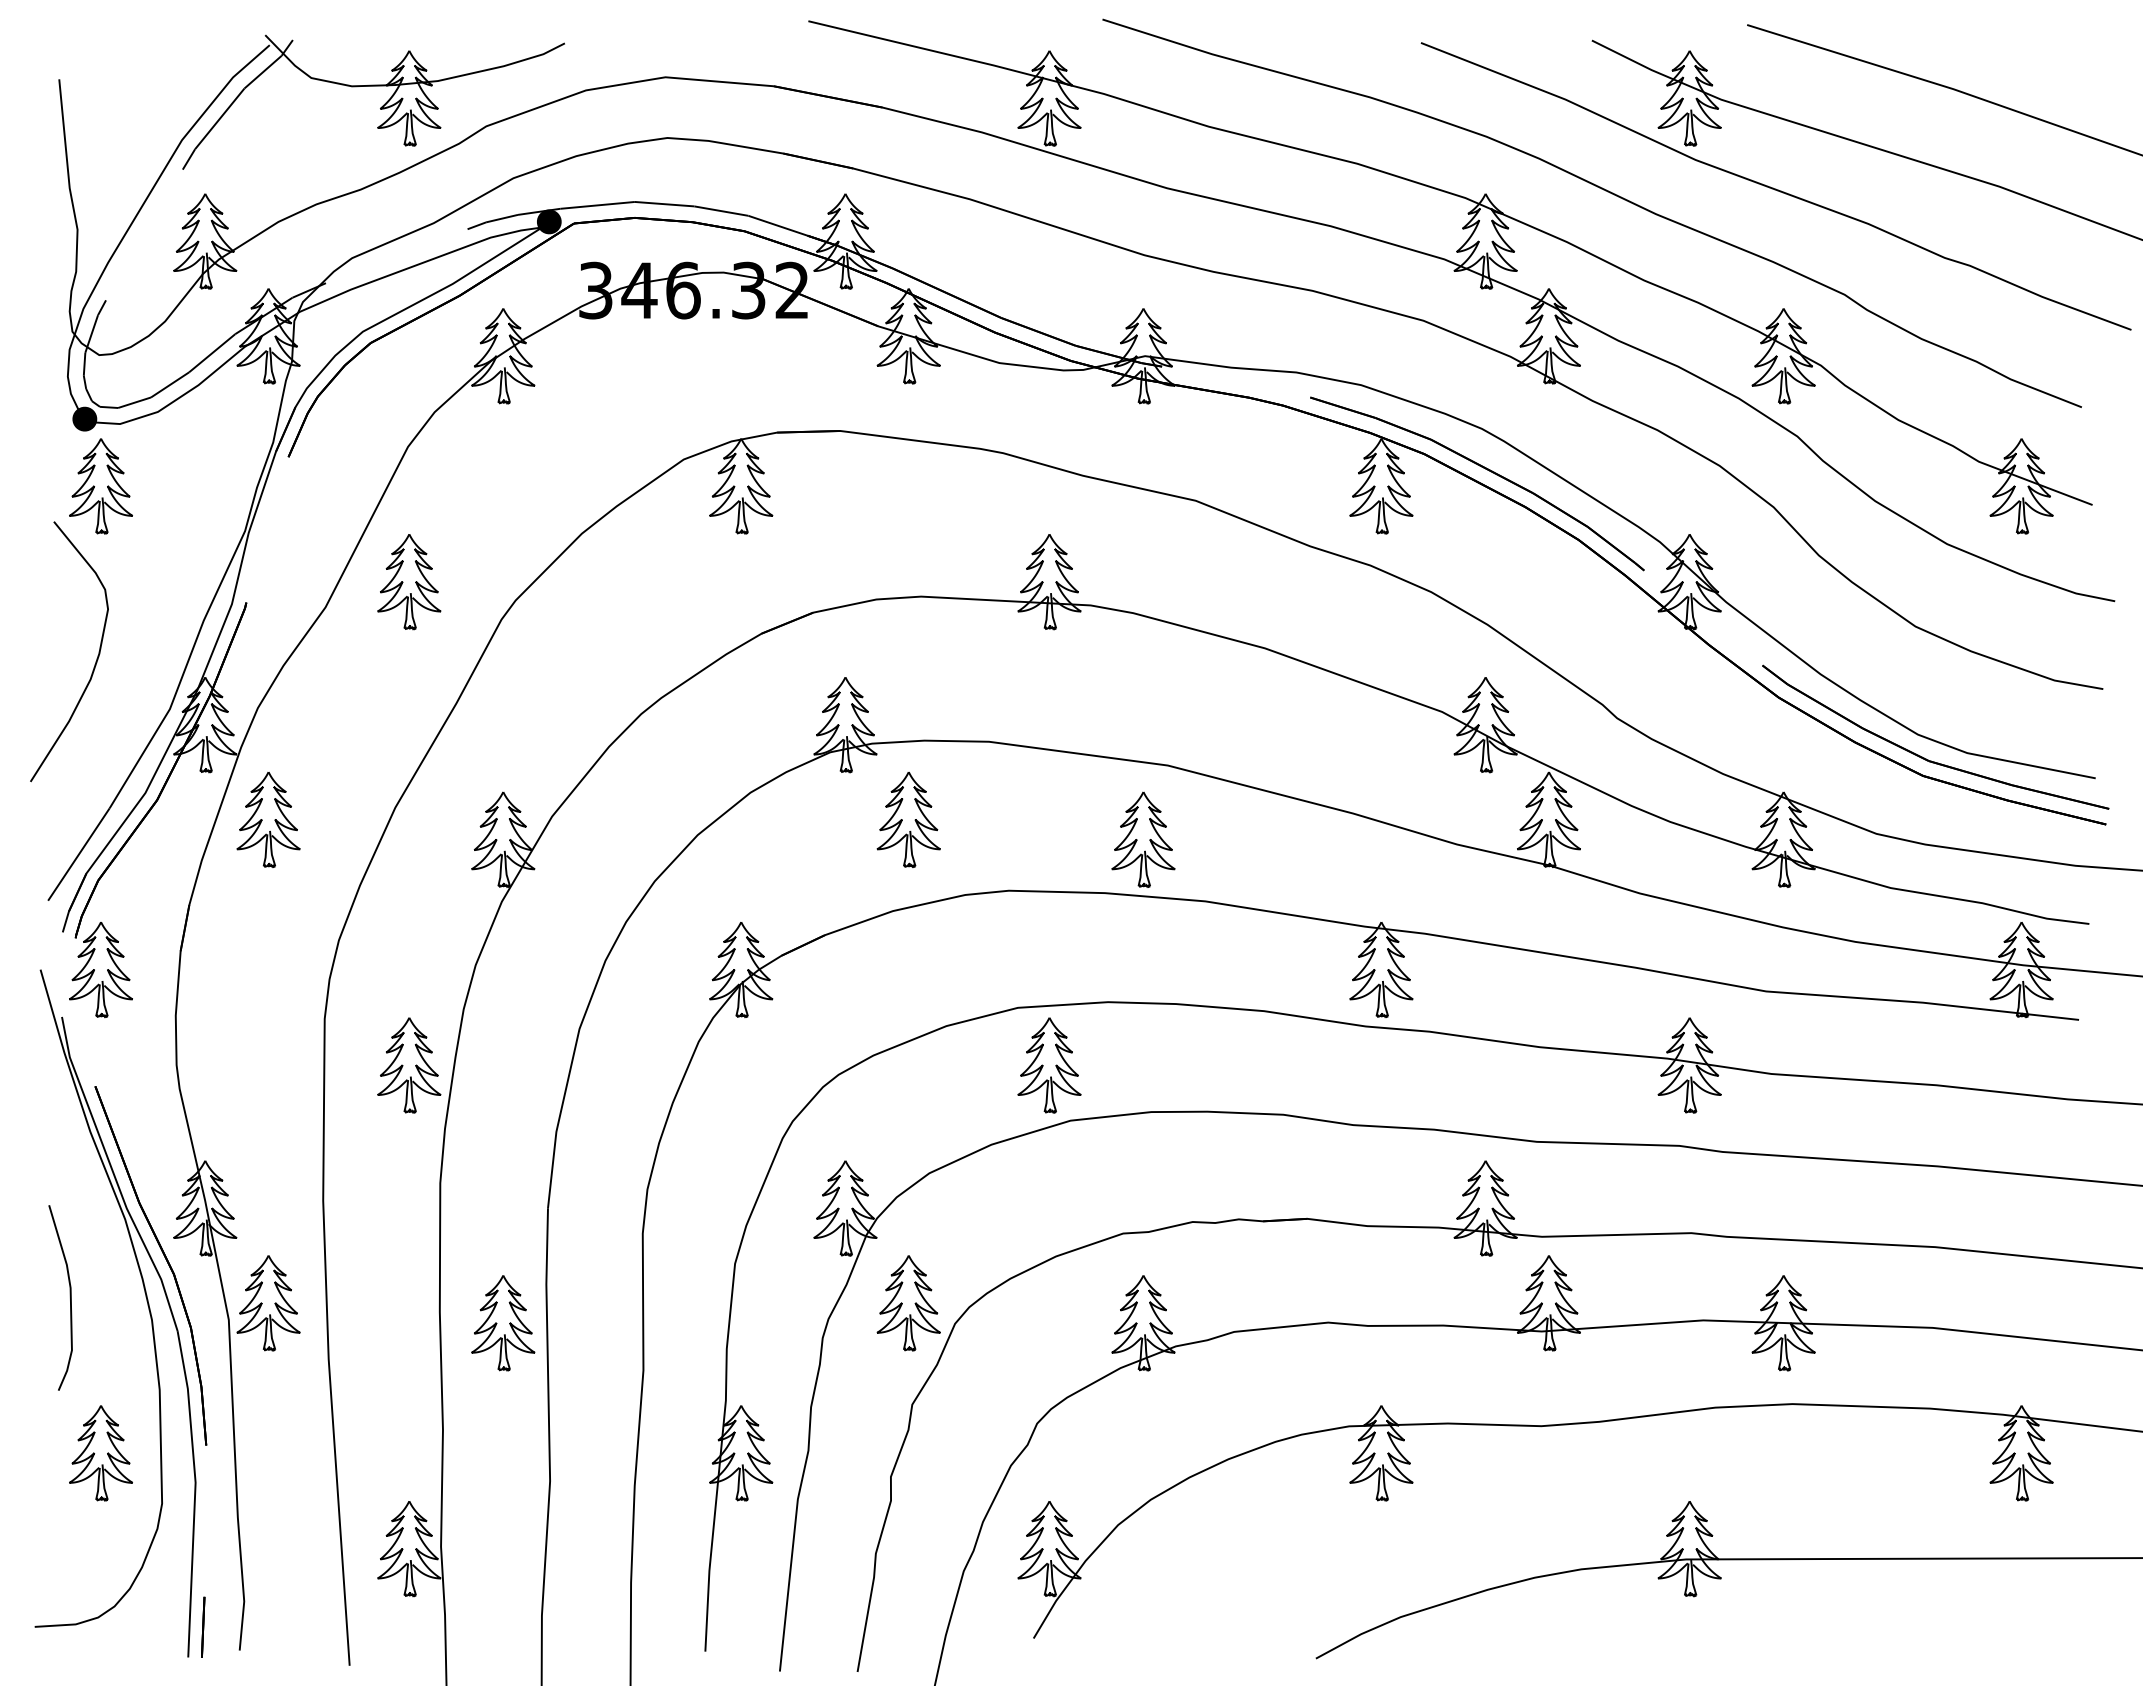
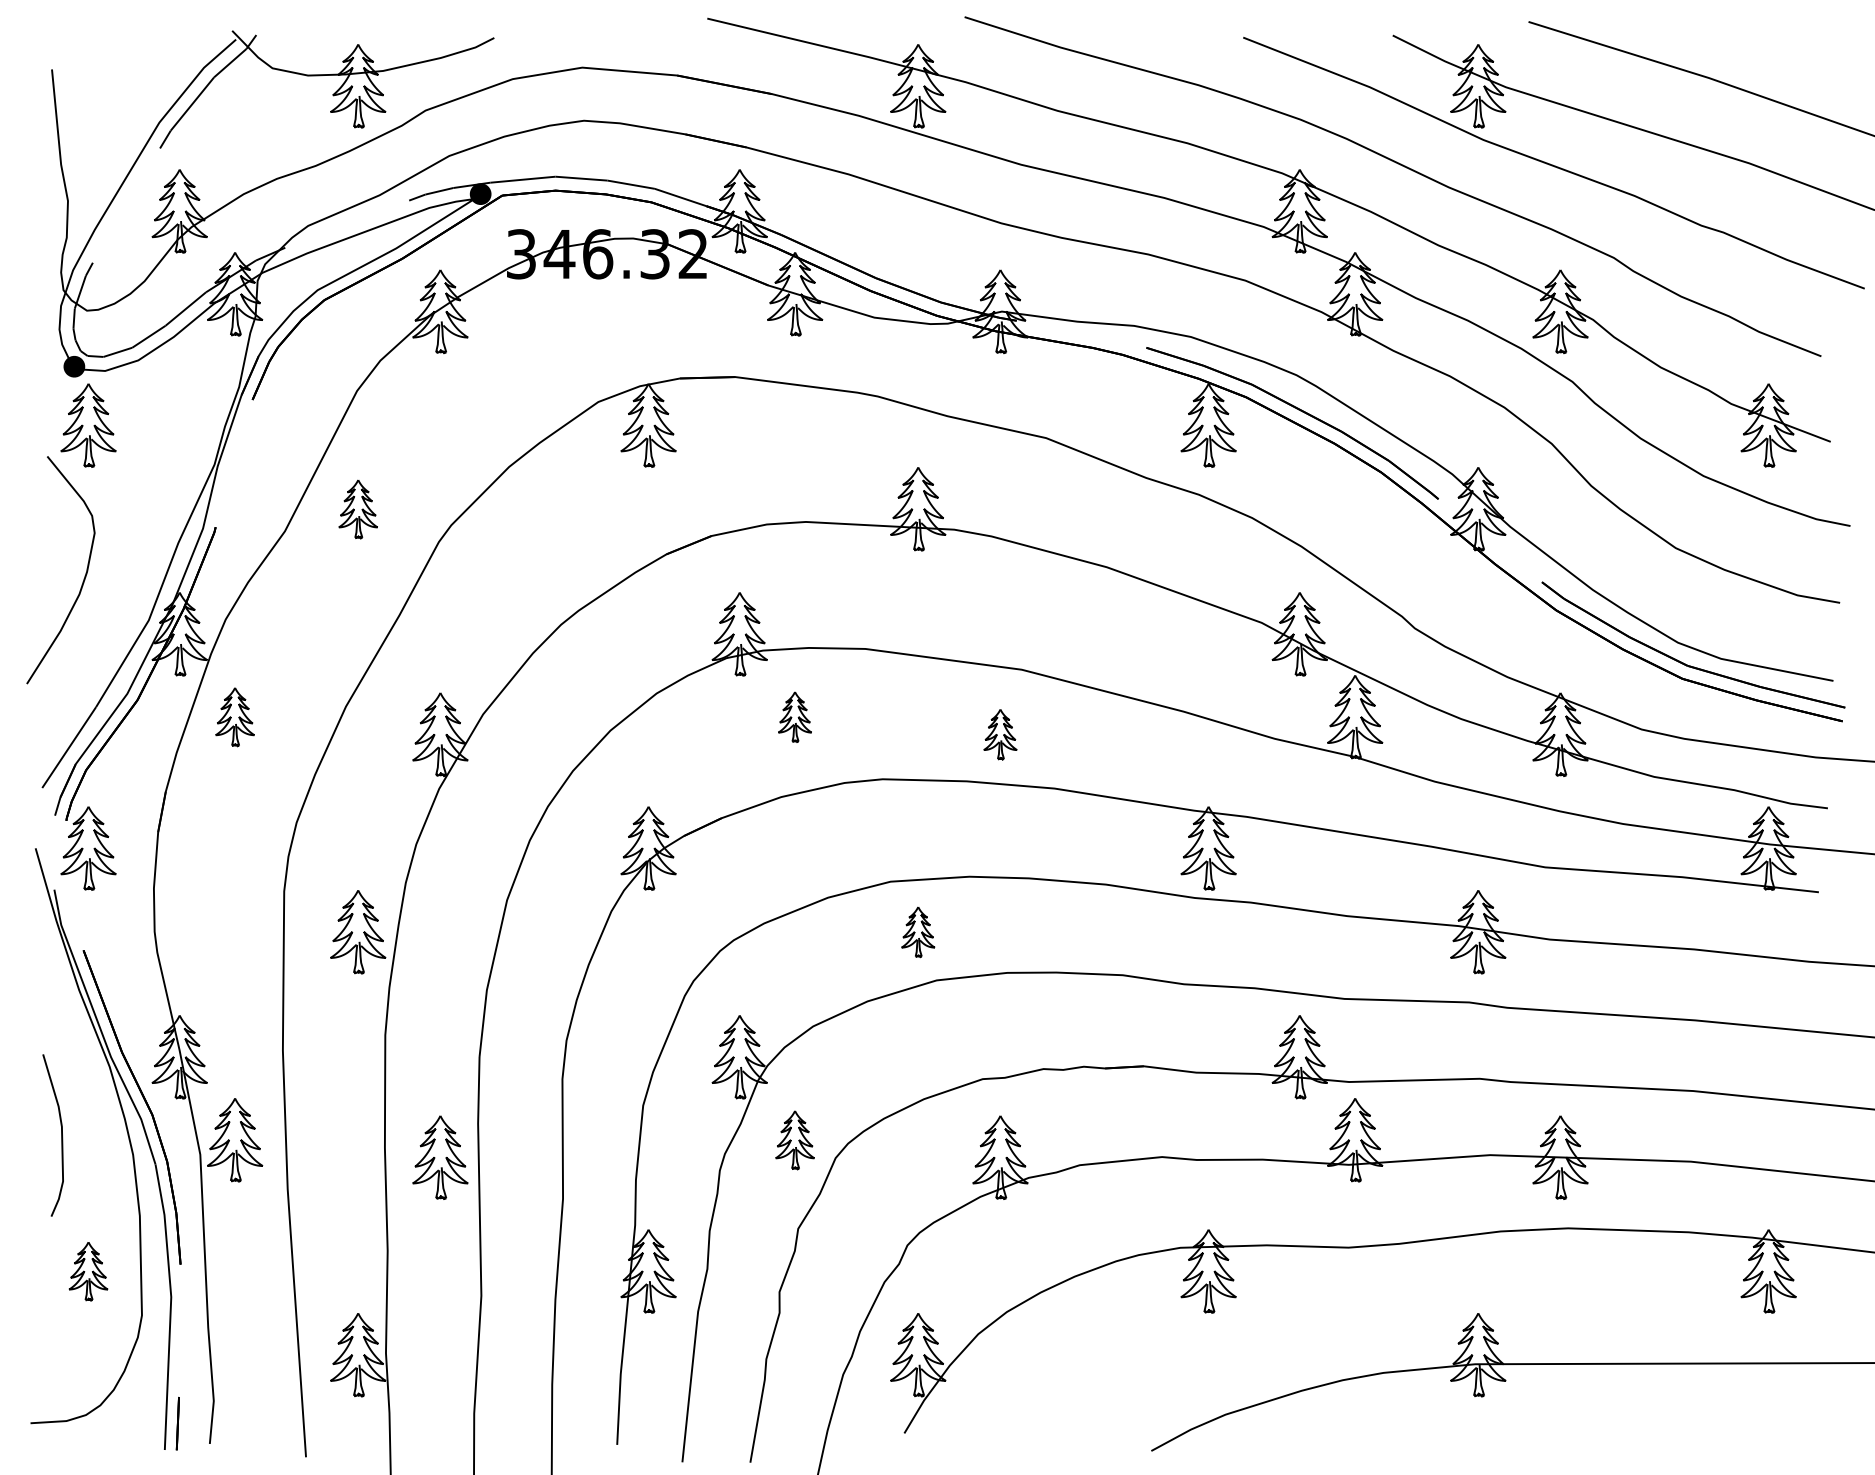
part: (409, 582) -> (358, 509), size x0.7
part: (268, 819) -> (235, 716), size x0.7
part: (908, 819) -> (794, 716), size x0.6
part: (1143, 839) -> (1000, 734), size x0.6
part: (1049, 1065) -> (918, 932), size x0.6
part: (908, 1303) -> (794, 1140), size x0.7
part: (100, 1453) -> (88, 1271), size x0.7

